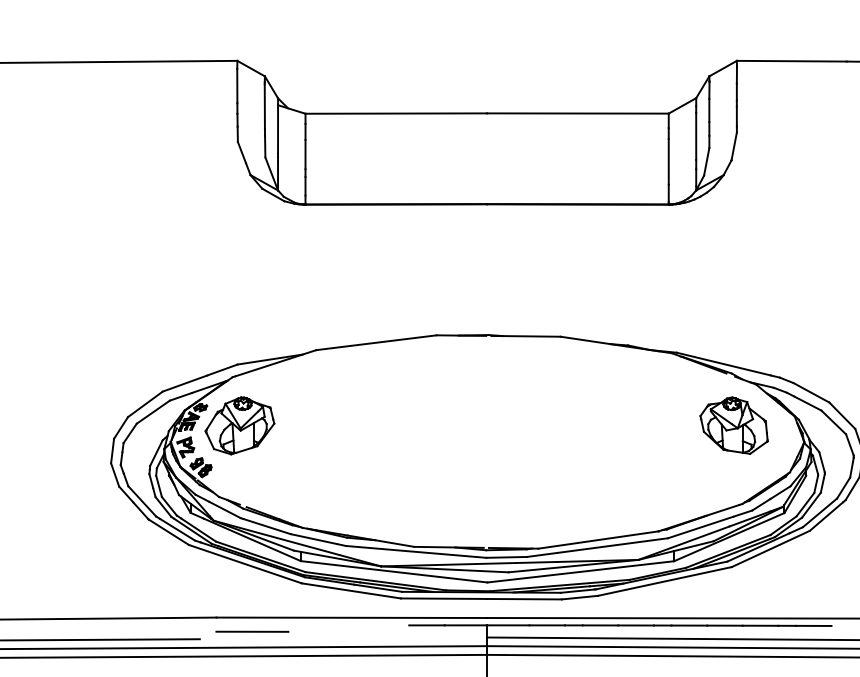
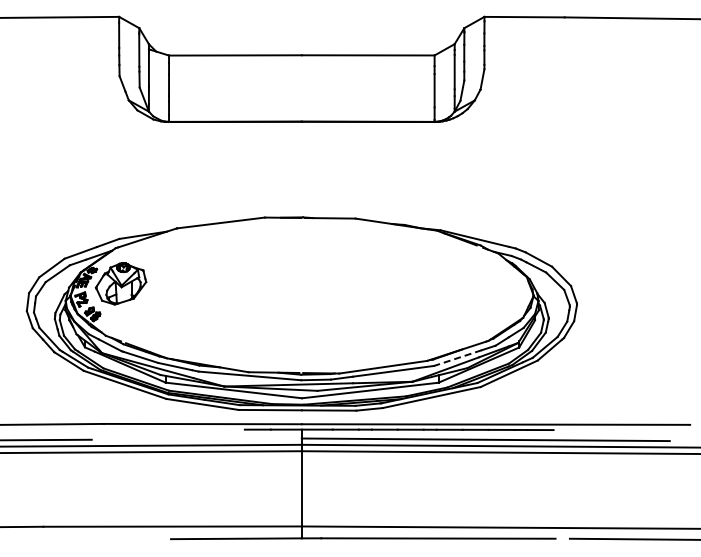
part: (732, 425) -> (481, 283), removed
line: (700, 528) -> (457, 358), solid -> dashed
line: (252, 632) -> (130, 434), removed

